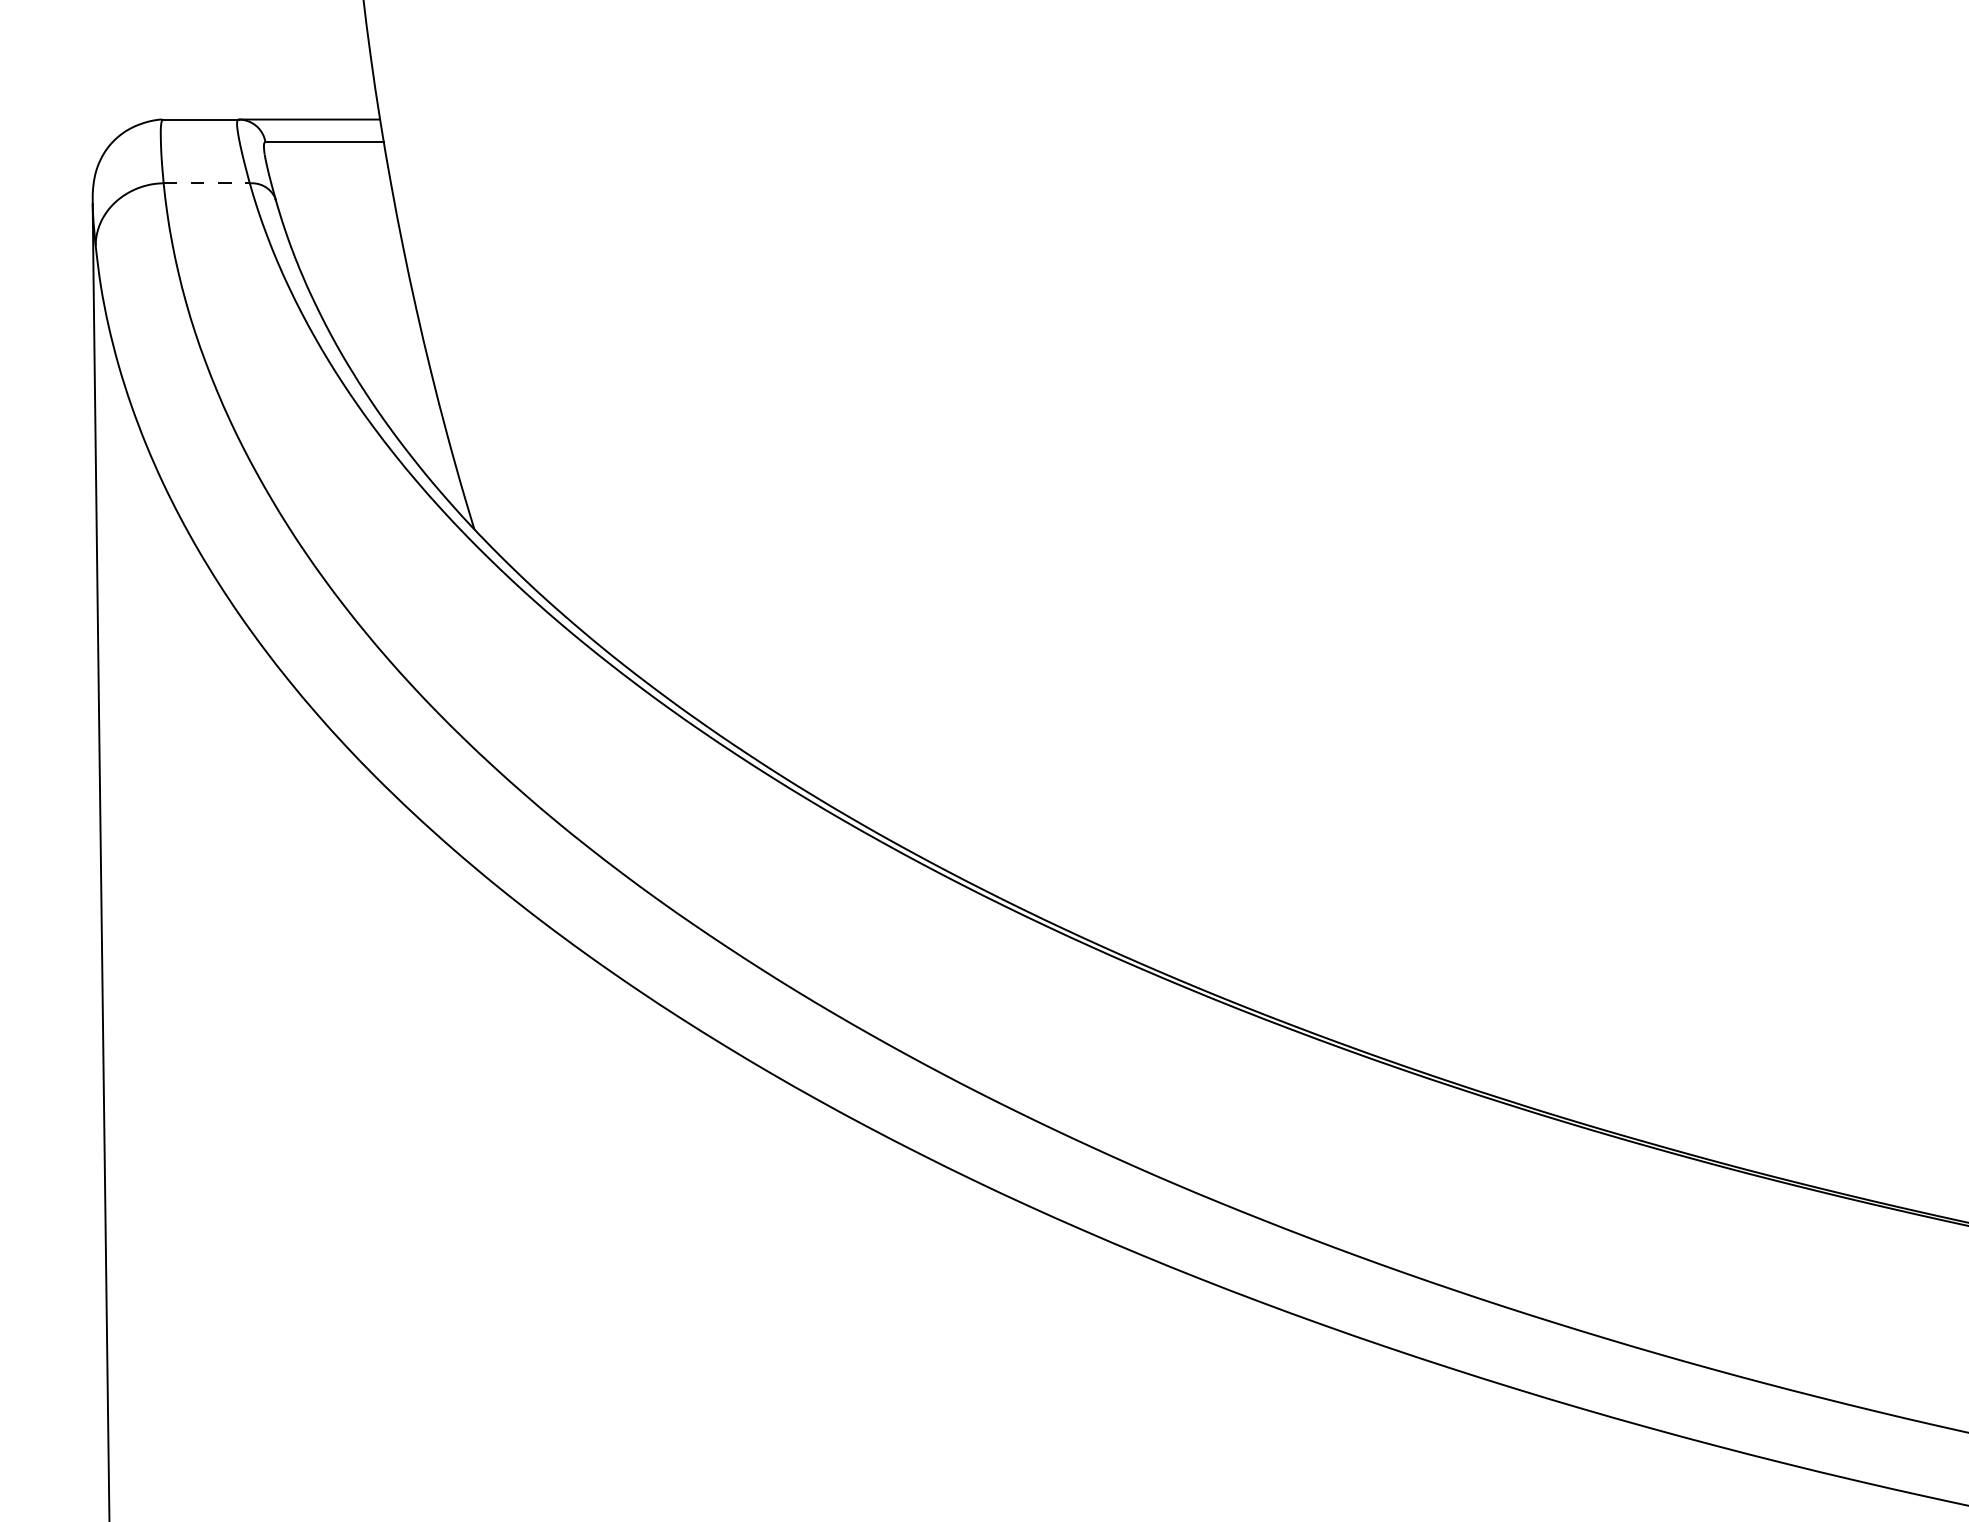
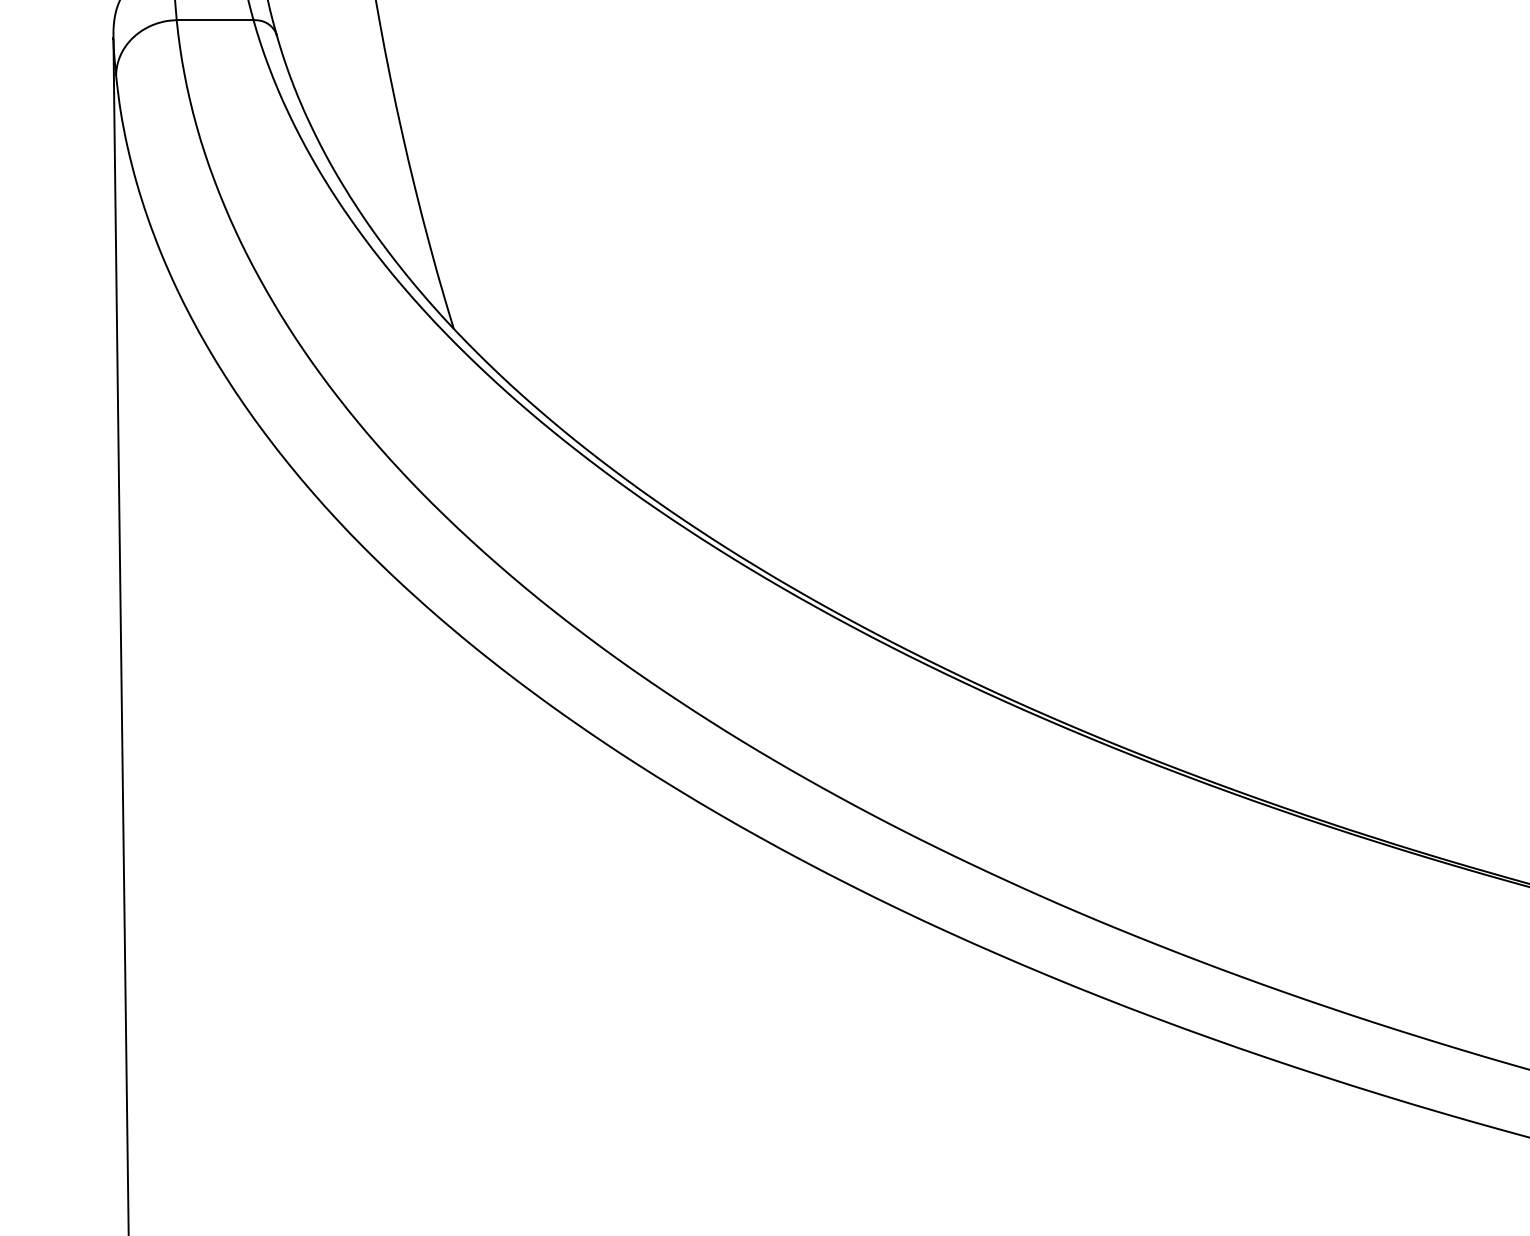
line: (207, 183) -> (215, 20), dashed -> solid

